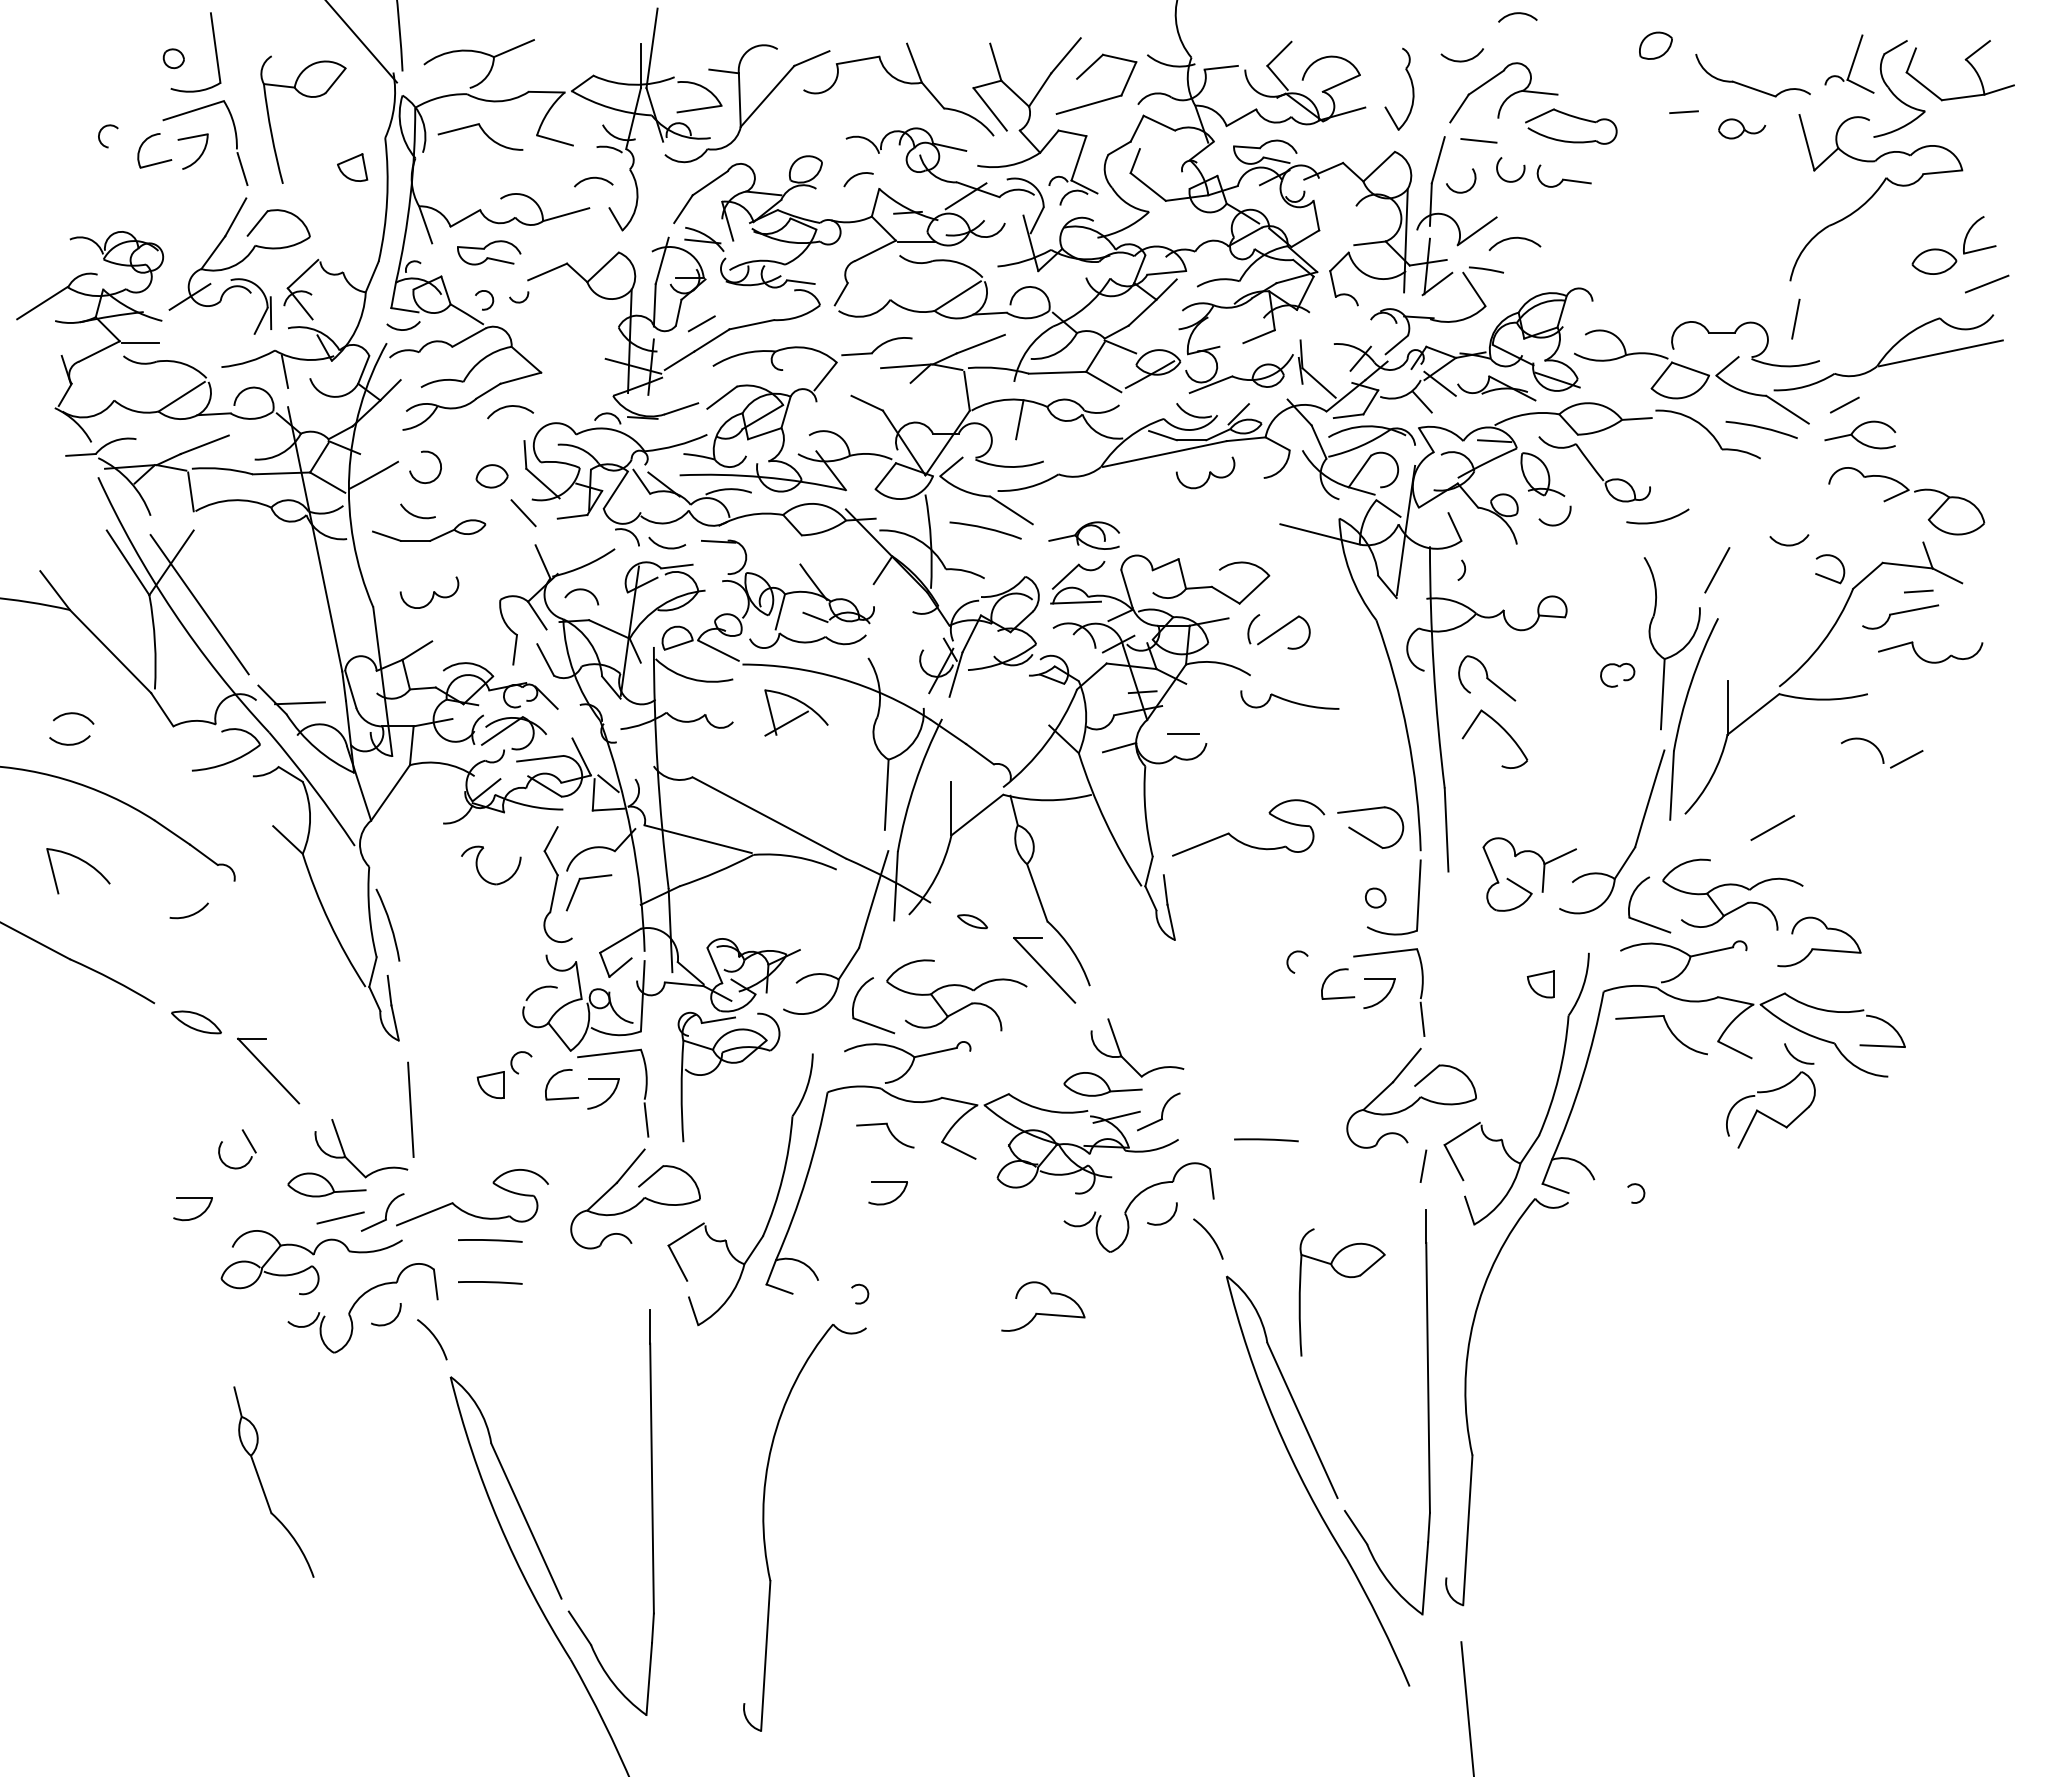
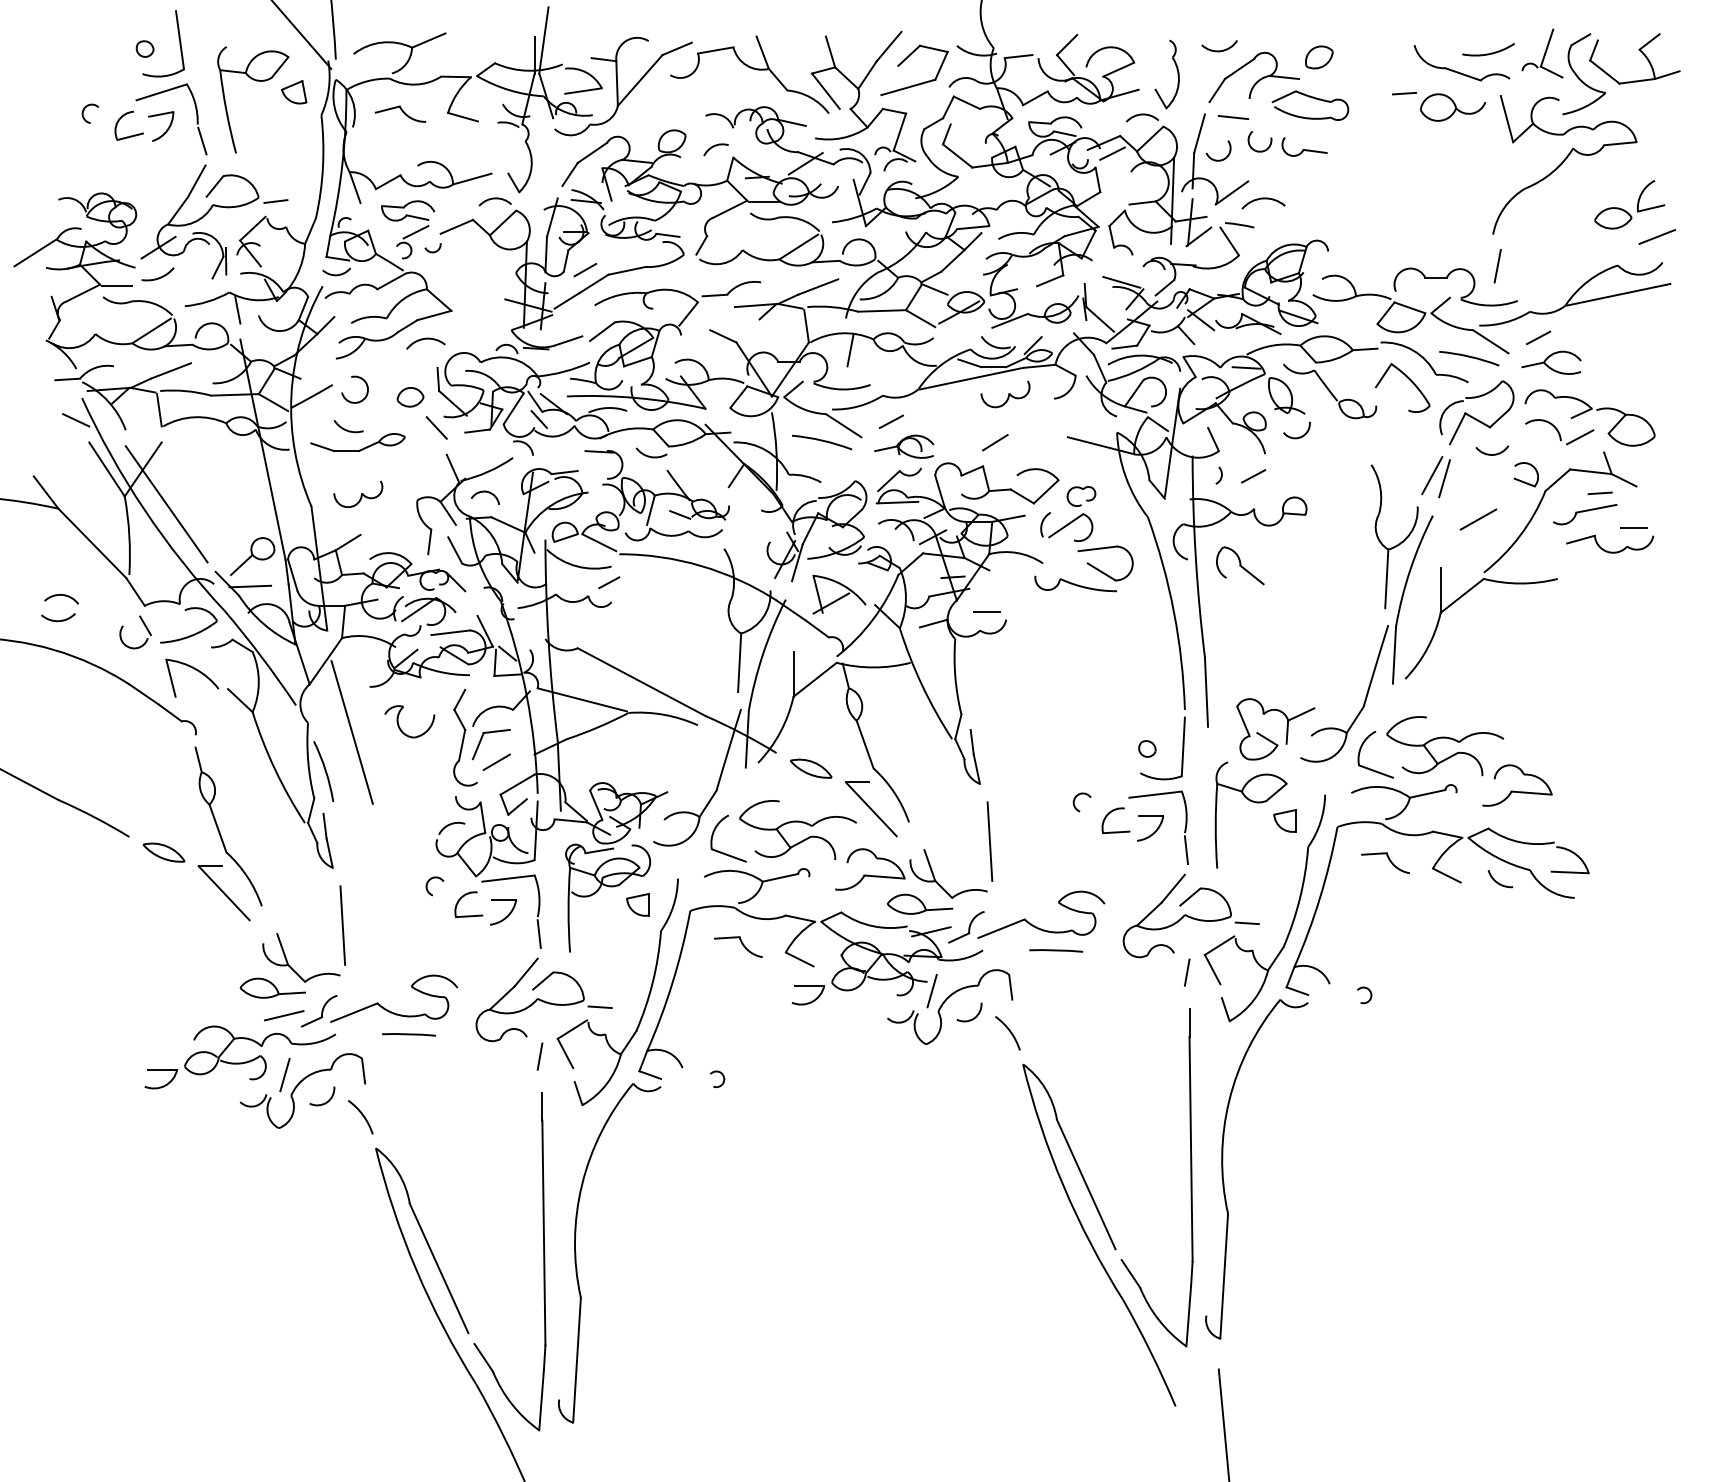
arc: (1517, 14) -> (1142, 115), moved
part: (1655, 45) -> (1318, 57), moved
part: (1741, 128) -> (1452, 107), size x1.67
part: (479, 136) -> (400, 113), size x0.71
part: (352, 167) -> (294, 92), moved
arc: (593, 178) -> (495, 198), moved
line: (1333, 183) -> (1112, 153), added
line: (330, 241) -> (275, 201), added
line: (498, 278) -> (415, 232), added
line: (1344, 338) -> (1121, 282), added
line: (646, 502) -> (539, 419), added
line: (90, 503) -> (75, 419), added
line: (1068, 505) -> (891, 421), added
arc: (1659, 520) -> (1489, 53), moved
line: (1193, 530) -> (995, 442), added
arc: (665, 546) -> (650, 455), moved
line: (1502, 570) -> (1253, 475), added
line: (1731, 573) -> (1444, 478), added
line: (1959, 633) -> (1634, 528), added
part: (302, 667) -> (252, 556), added
part: (1618, 667) -> (1082, 489), moved
line: (730, 698) -> (609, 582), added
part: (796, 712) -> (839, 594), moved
part: (1502, 729) -> (1409, 379), moved
part: (1882, 752) -> (1559, 431), moved
line: (1772, 827) -> (1478, 519), moved
part: (1364, 835) -> (1100, 570), moved
part: (1241, 841) -> (1035, 926), moved
part: (85, 863) -> (198, 671), moved
line: (421, 877) -> (351, 731), added
line: (595, 913) -> (496, 761), added
arc: (190, 914) -> (159, 277), moved
part: (972, 921) -> (811, 768), size x1.67
line: (1186, 1009) -> (989, 841), added
part: (1661, 1034) -> (1385, 862), size x0.62
part: (490, 1084) -> (637, 904), moved
line: (1495, 1107) -> (1247, 923), added
part: (1766, 1114) -> (1473, 416), moved
part: (248, 1142) -> (144, 626), moved
line: (1117, 1188) -> (932, 991), added
part: (891, 1200) -> (811, 1001), moved
line: (719, 1207) -> (600, 1007), added
part: (196, 1216) -> (164, 1085), moved
line: (647, 1266) -> (540, 1056), added
part: (1345, 1277) -> (1253, 802), moved
line: (490, 1282) -> (409, 1069), removed
line: (341, 1288) -> (284, 1074), added
part: (1043, 1313) -> (870, 875), moved
part: (262, 1484) -> (219, 828), moved
part: (764, 1527) -> (575, 1253), moved

